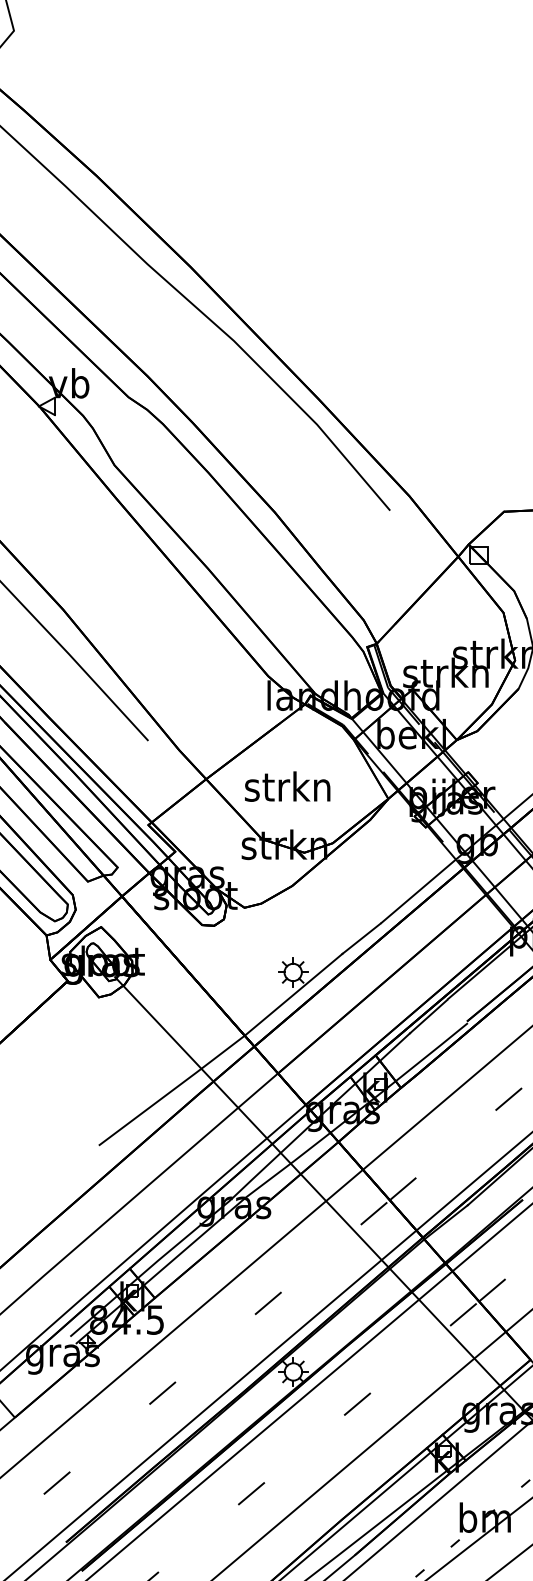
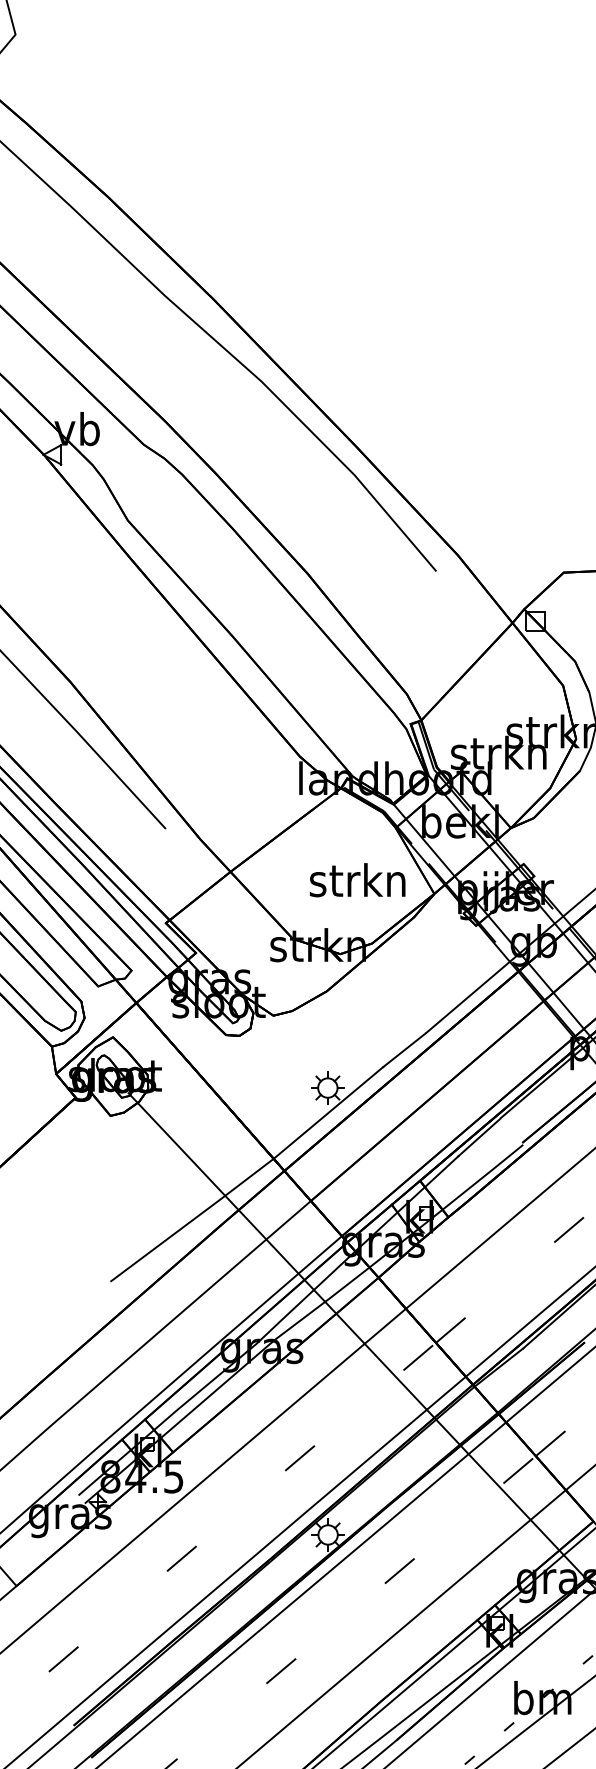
text: (287, 786) -> (357, 880), moved

